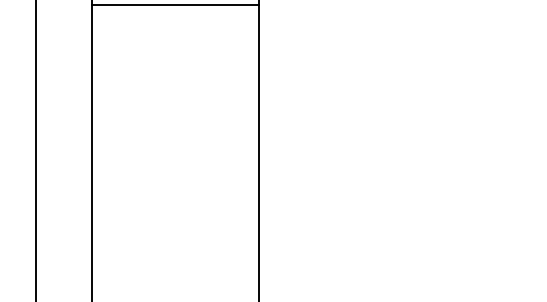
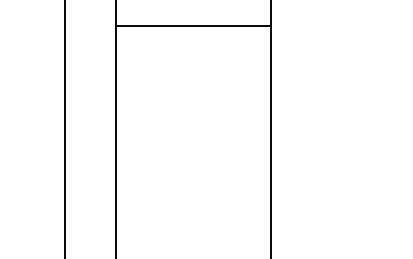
line: (175, 5) -> (193, 26), moved

